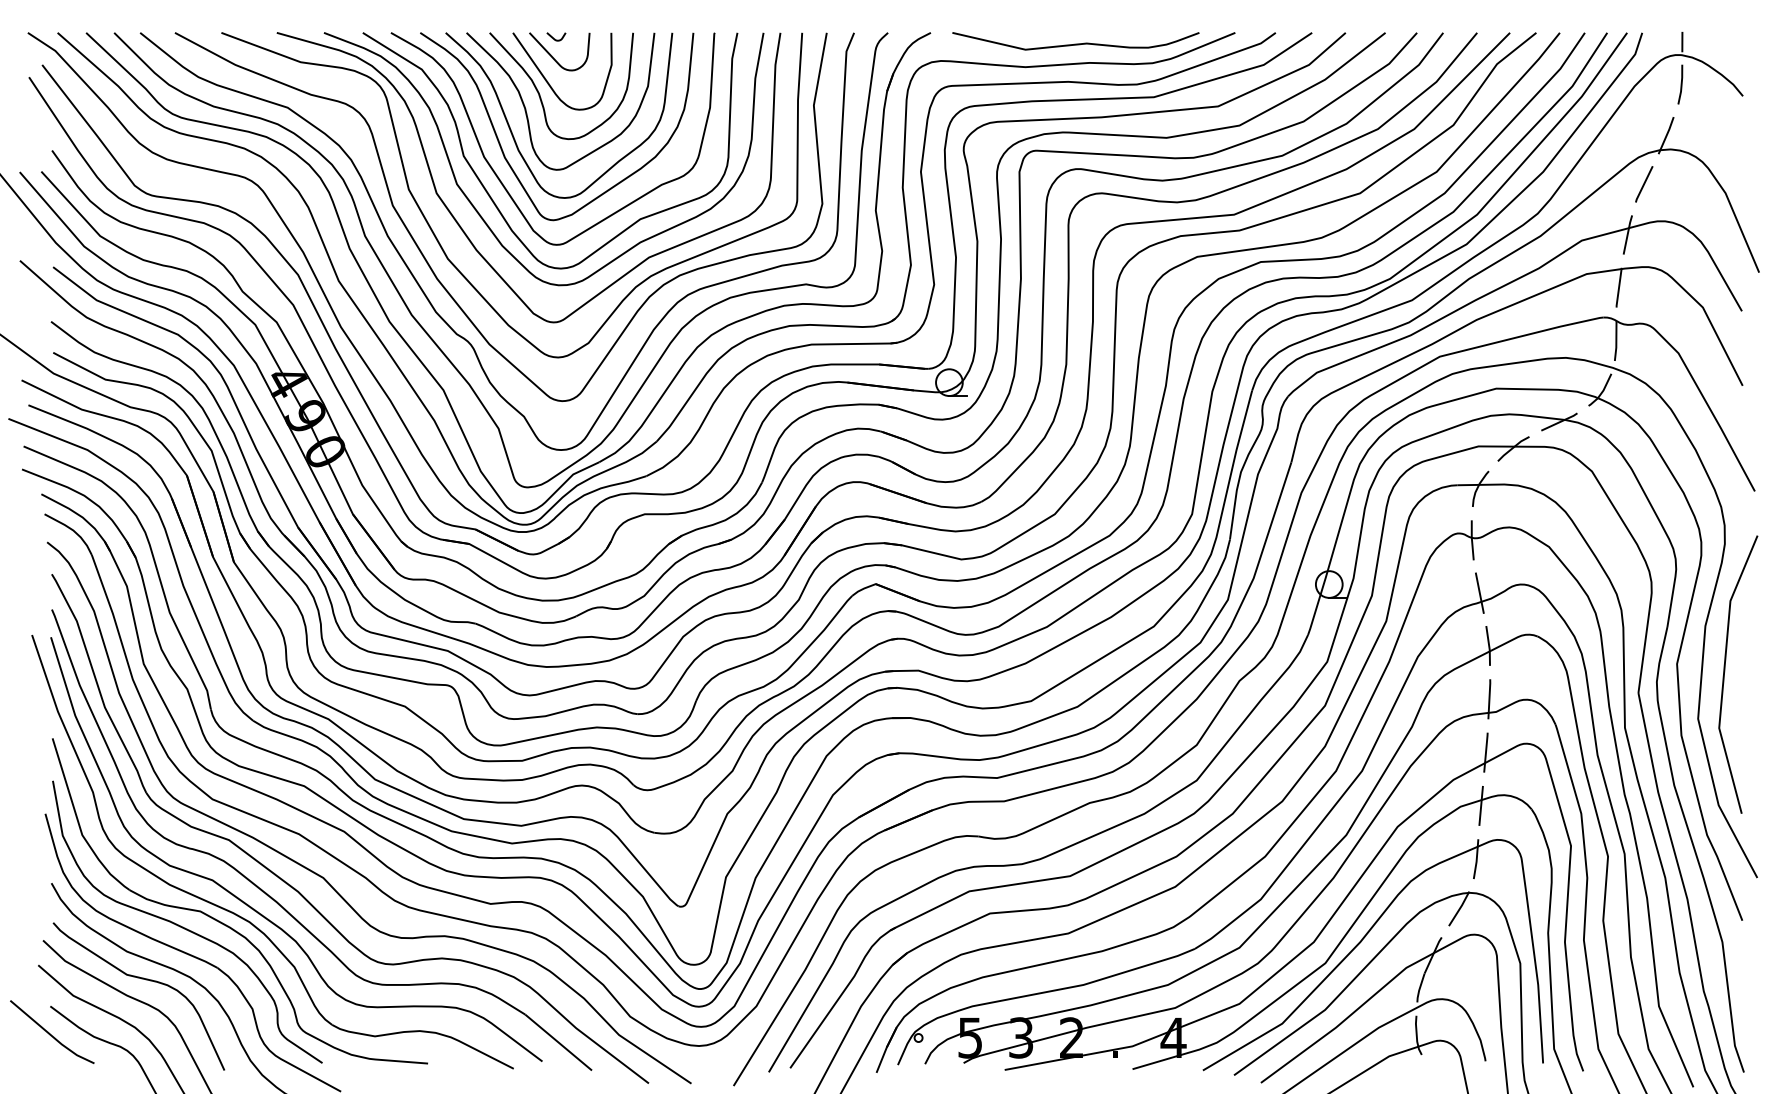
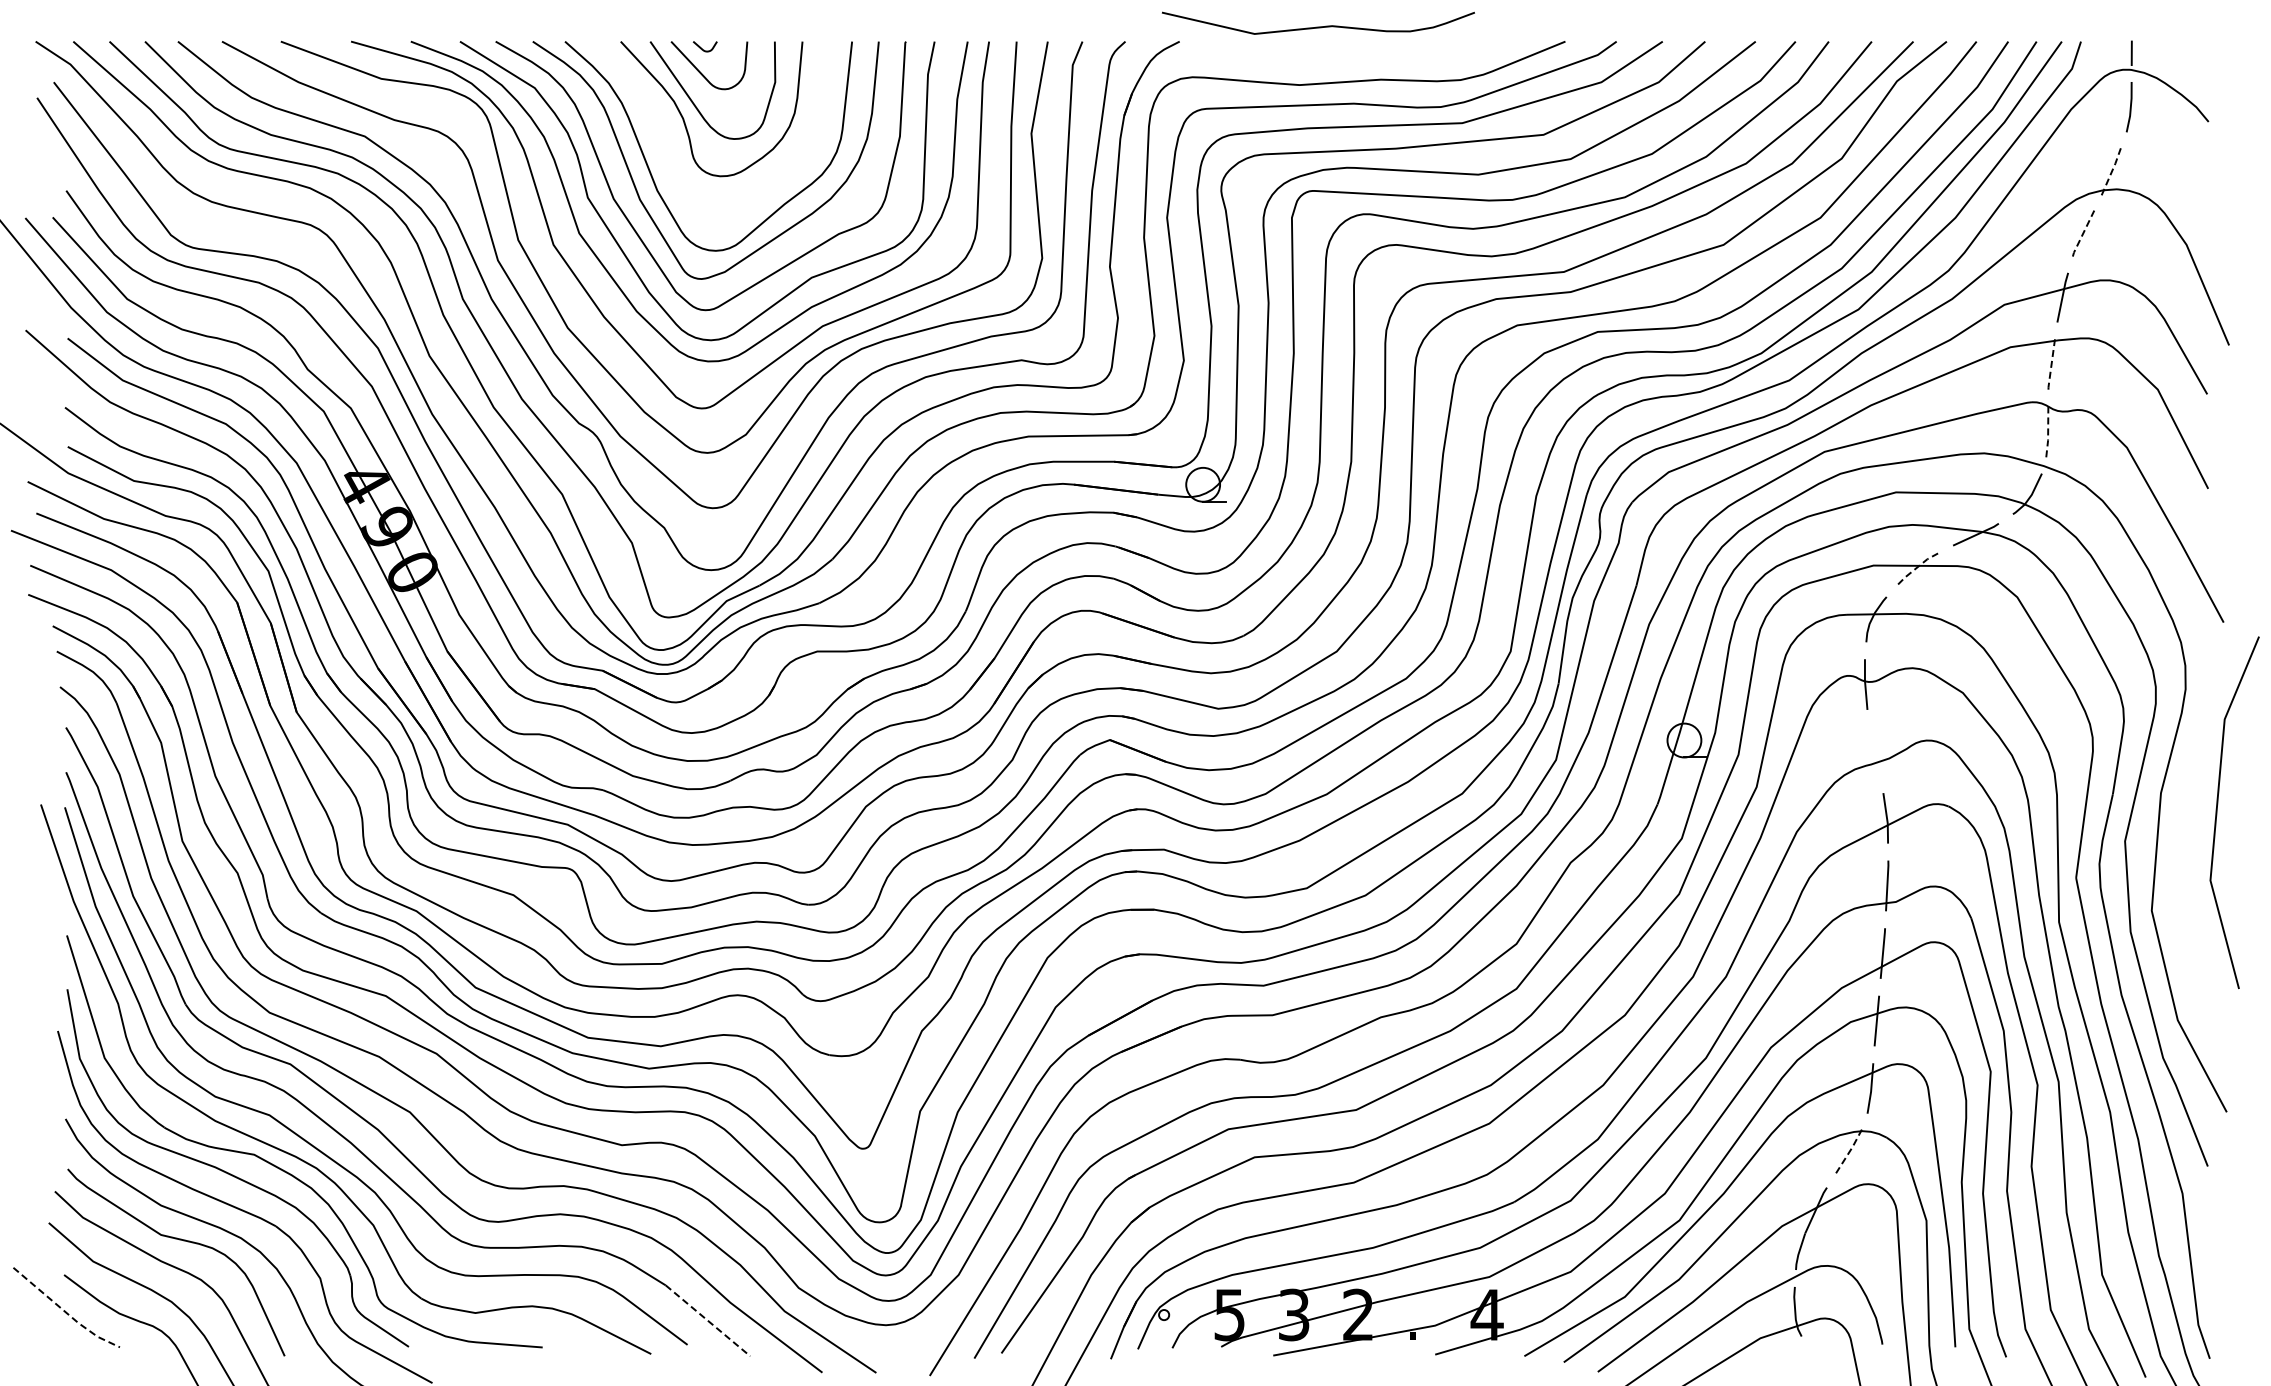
curve: (1075, 43) -> (1318, 26), moved
curve: (526, 110) -> (667, 139), removed
line: (1667, 135) -> (2112, 171), solid -> dashed
line: (1644, 184) -> (2083, 233), solid -> dashed
line: (1618, 287) -> (2051, 364), solid -> dashed
line: (1616, 341) -> (2048, 432), solid -> dashed
line: (1513, 447) -> (1917, 567), solid -> dashed
line: (1480, 593) -> (1875, 751), removed
line: (1724, 674) -> (2217, 812), moved
line: (1460, 908) -> (1850, 1151), solid -> dashed
line: (51, 1035) -> (65, 1312), solid -> dashed
line: (558, 1043) -> (708, 1321), solid -> dashed

